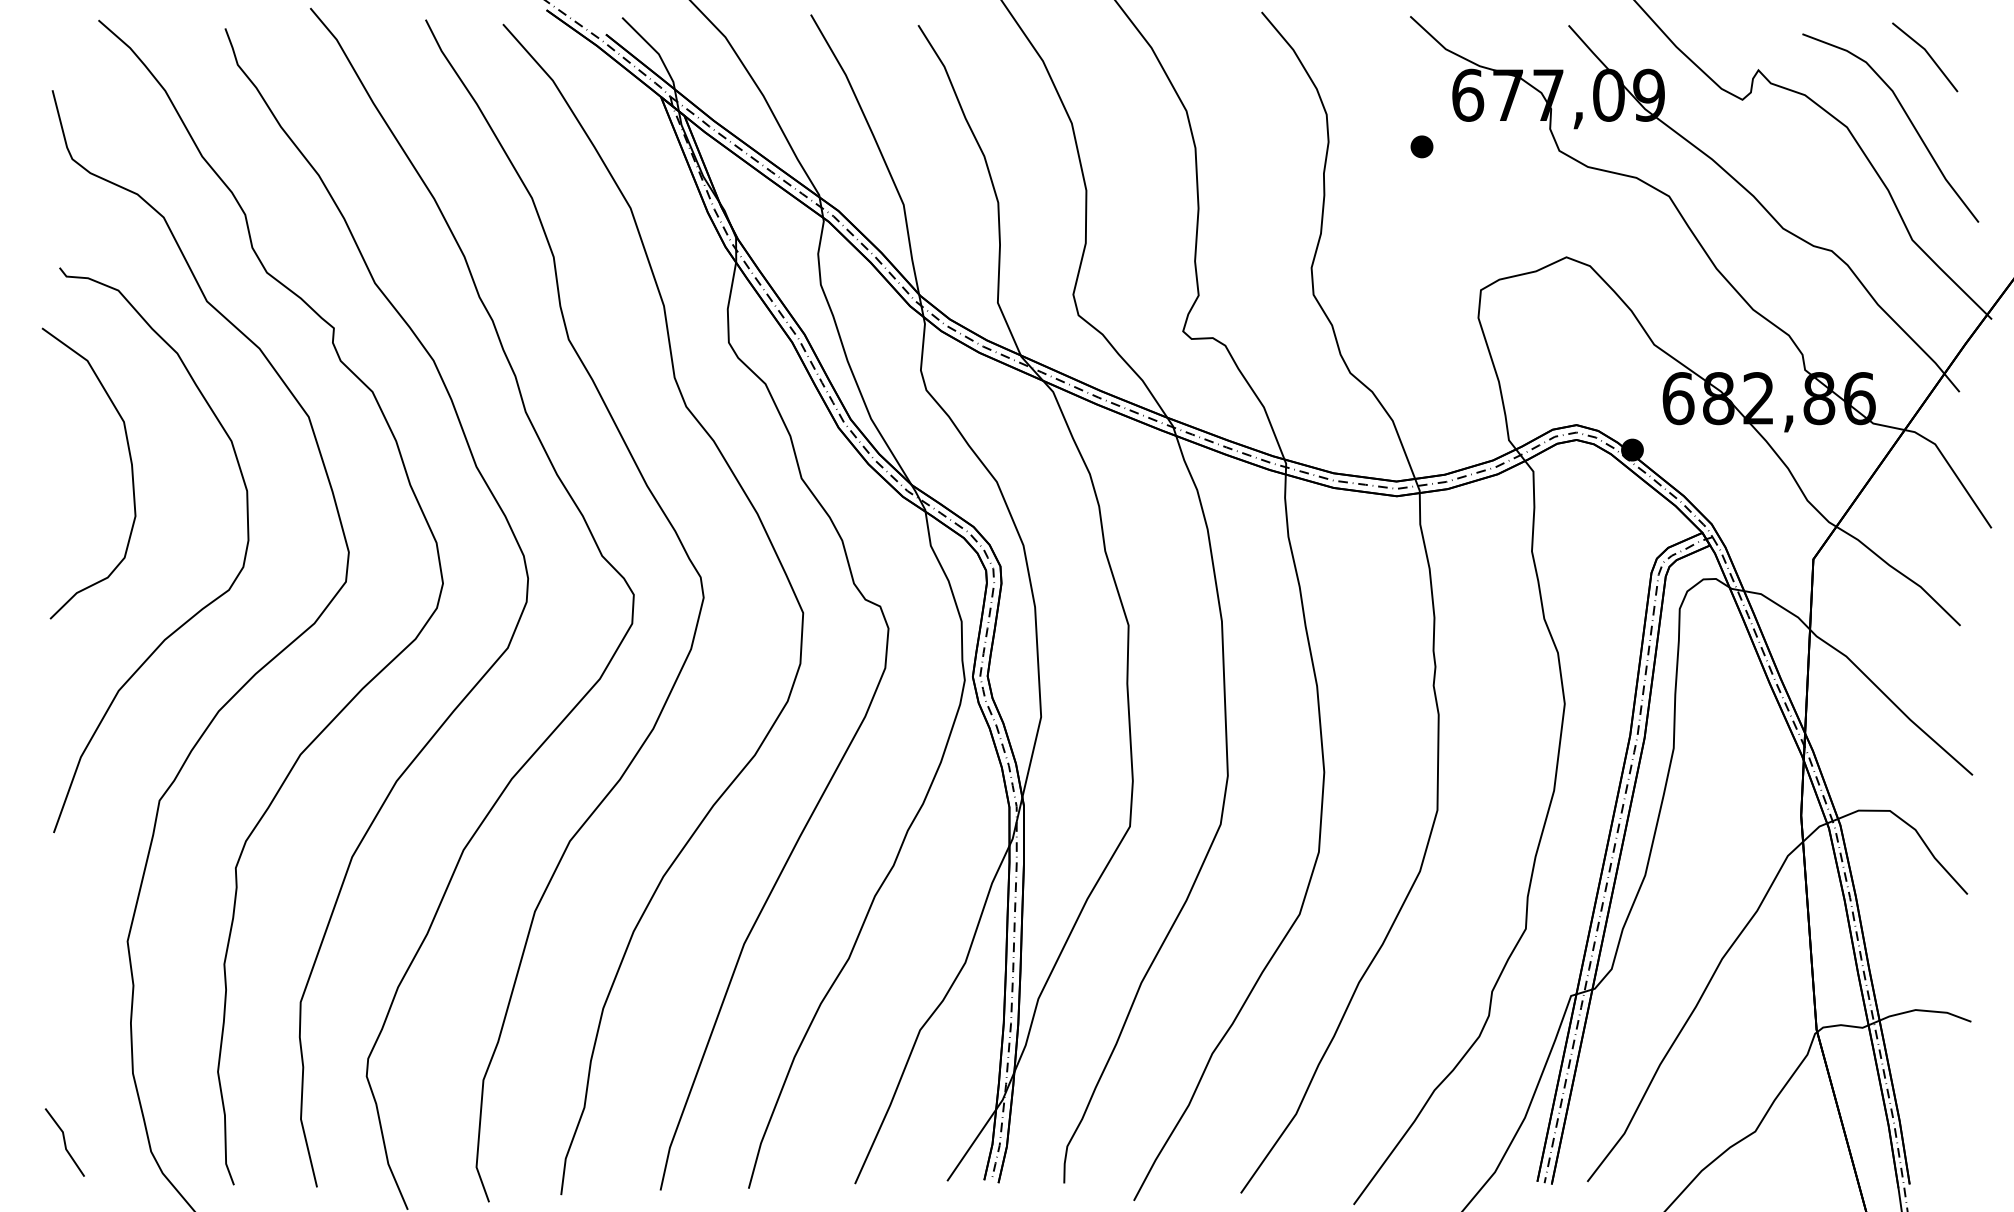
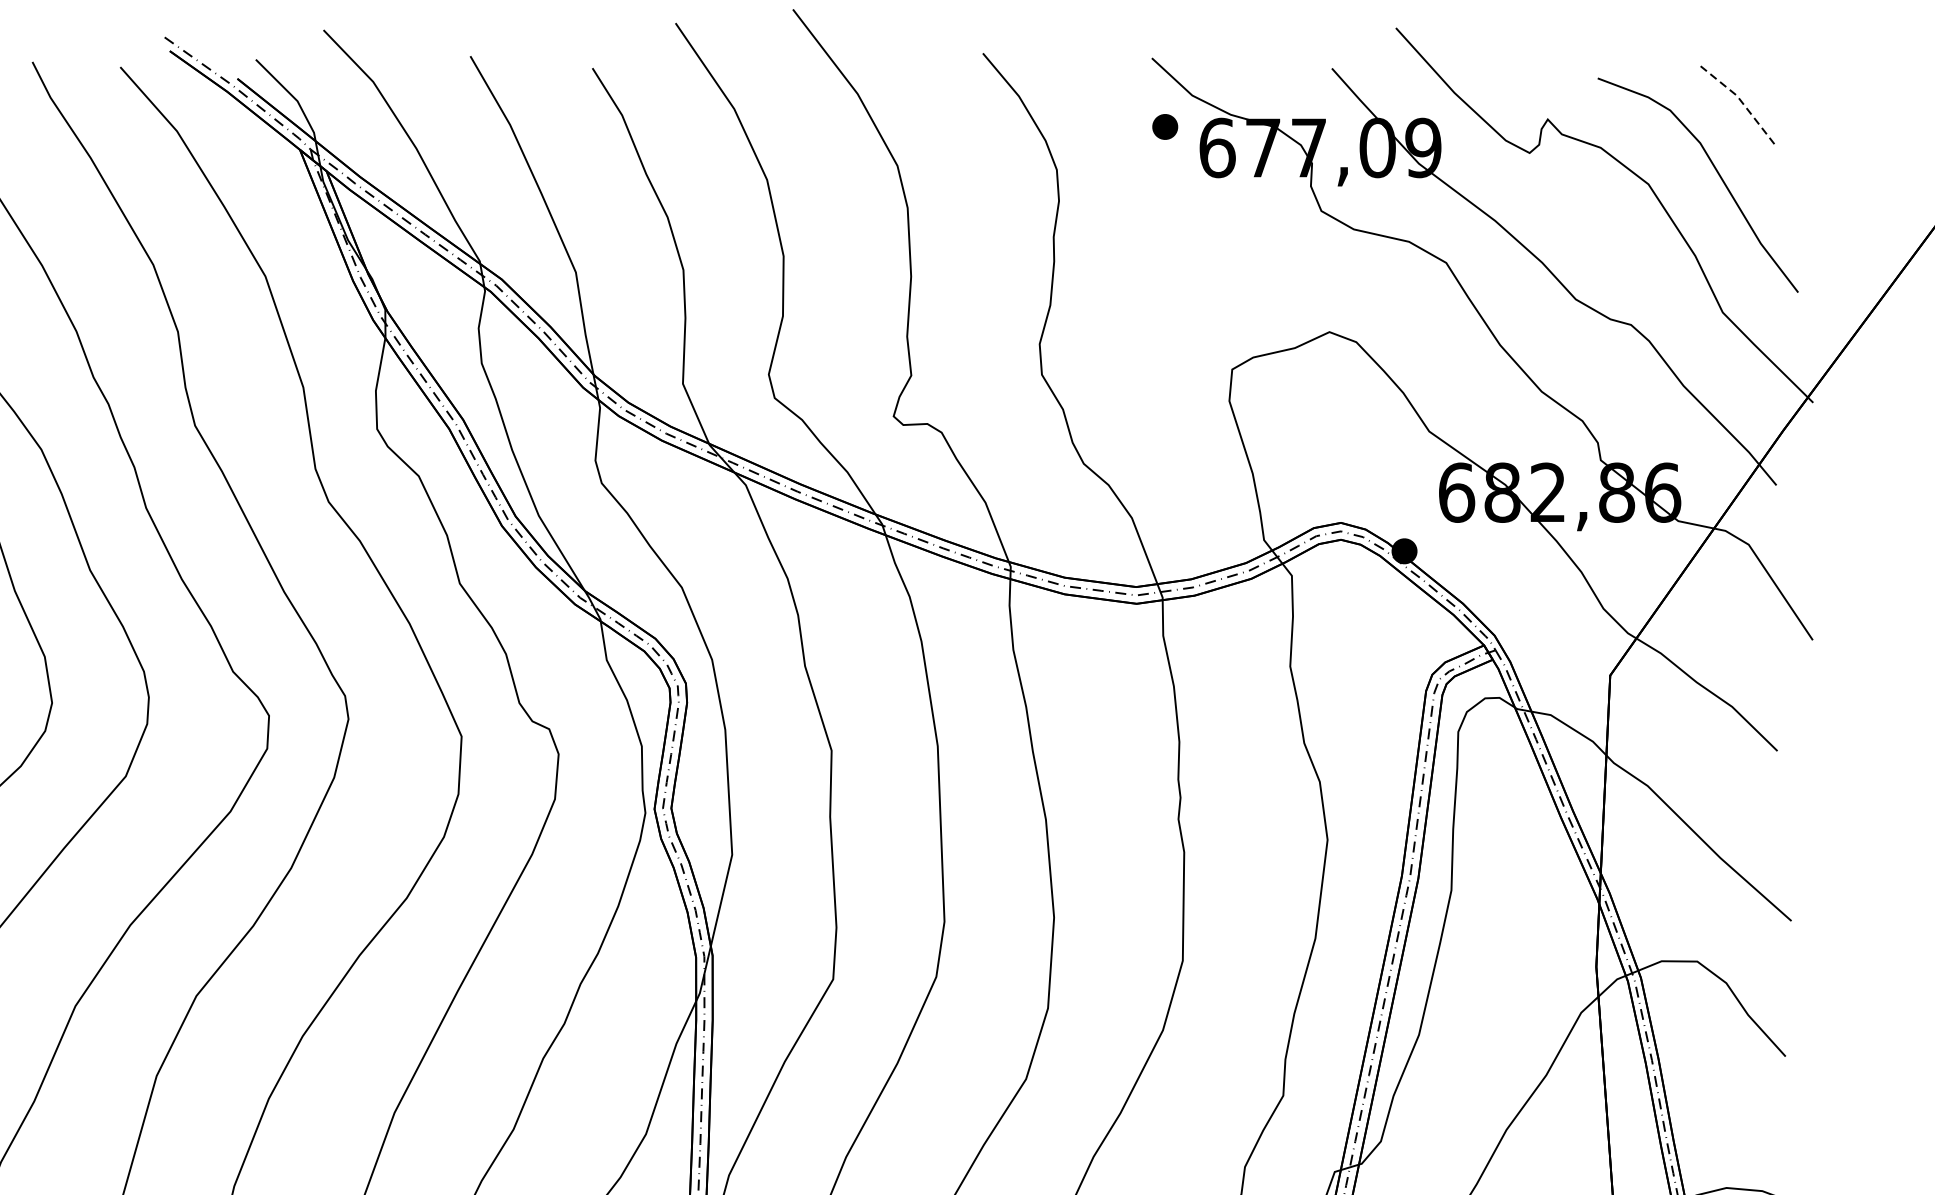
line: (1927, 53) -> (1739, 100), solid -> dashed
part: (1421, 146) -> (1164, 126), moved

